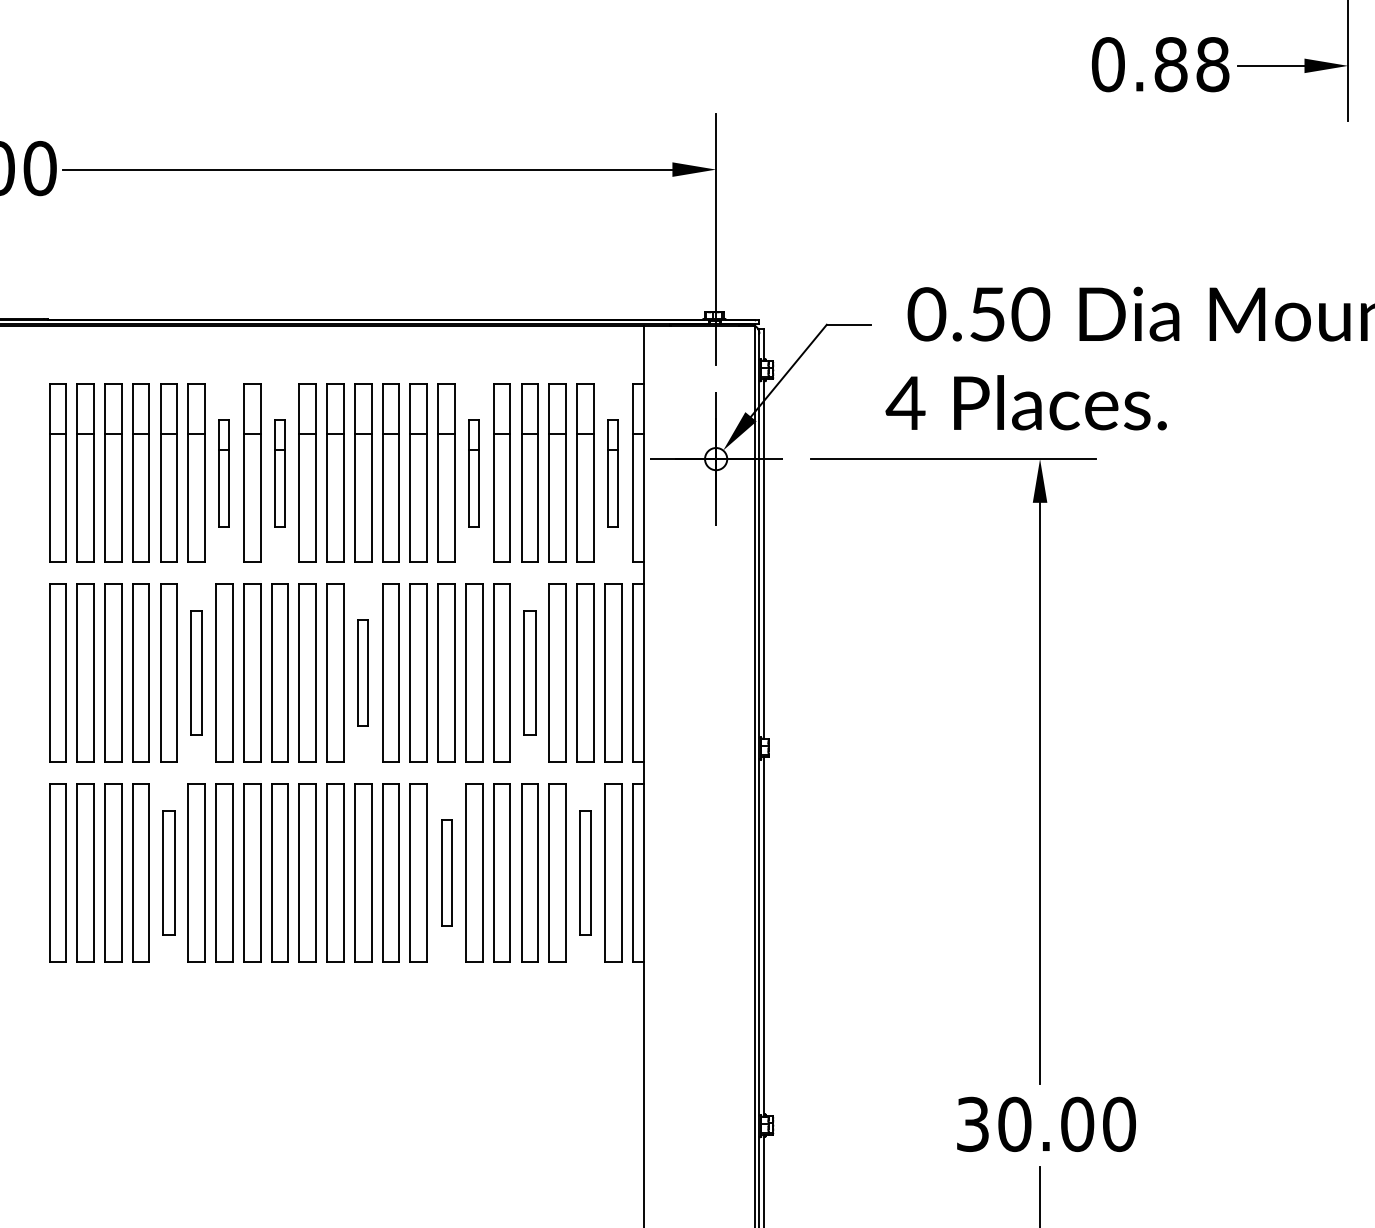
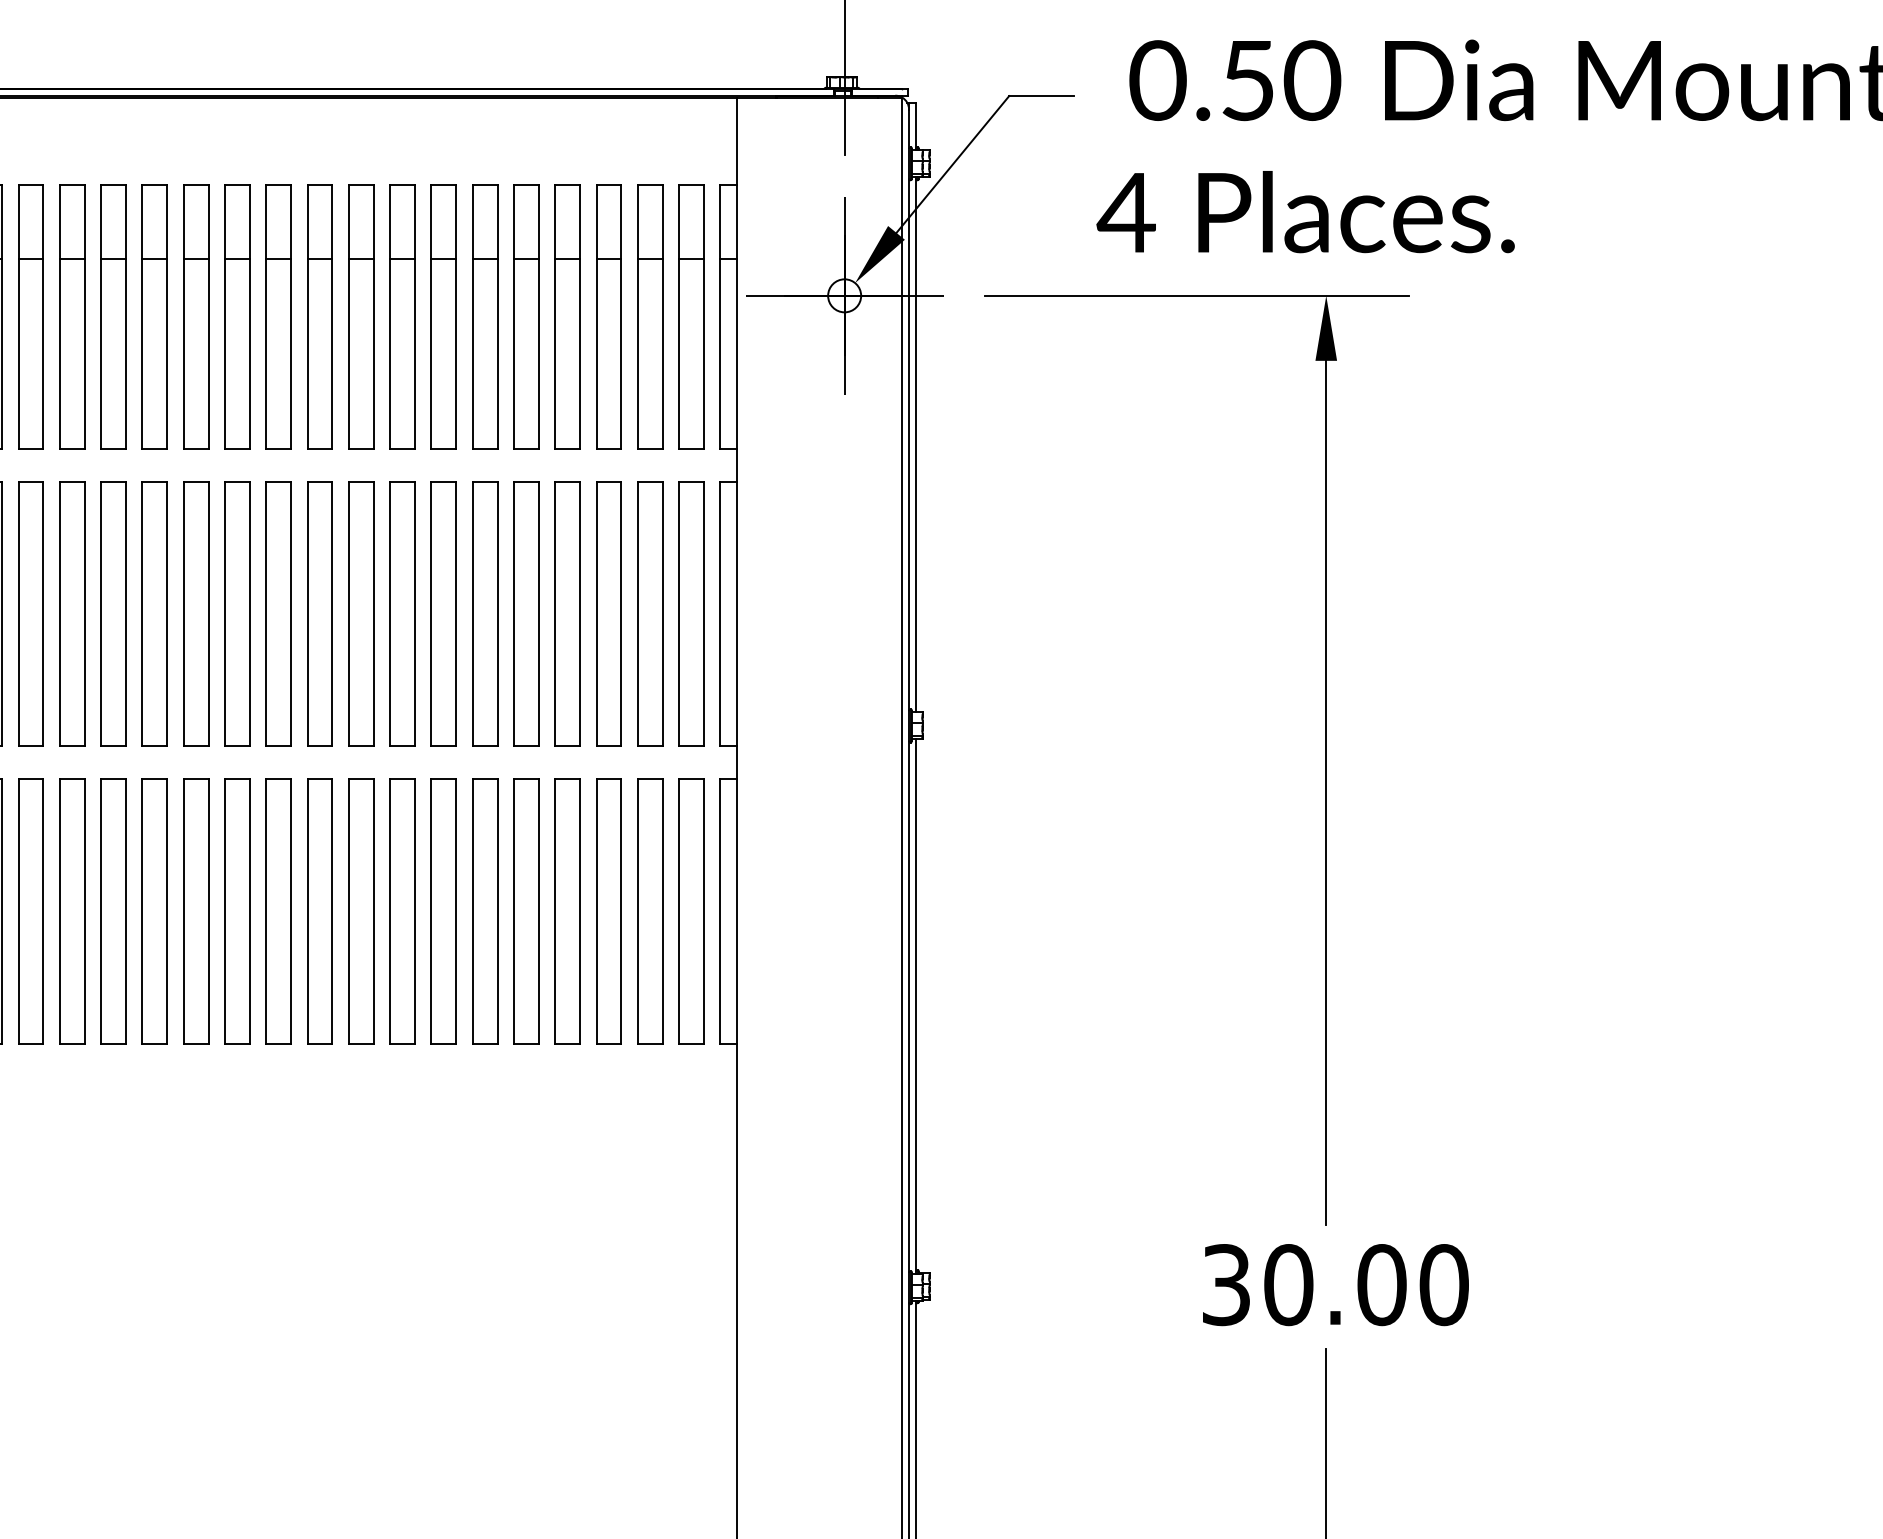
part: (224, 472) -> (113, 315), size x1.67
part: (279, 472) -> (195, 315), size x1.67
part: (474, 472) -> (485, 315), size x1.67
part: (613, 472) -> (692, 315), size x1.67
part: (196, 672) -> (72, 613), size x1.43
part: (363, 672) -> (320, 613), size x1.67
part: (529, 672) -> (567, 613), size x1.43
part: (168, 872) -> (30, 910), size x1.43
part: (446, 872) -> (443, 910), size x1.67
part: (585, 872) -> (650, 910), size x1.43

